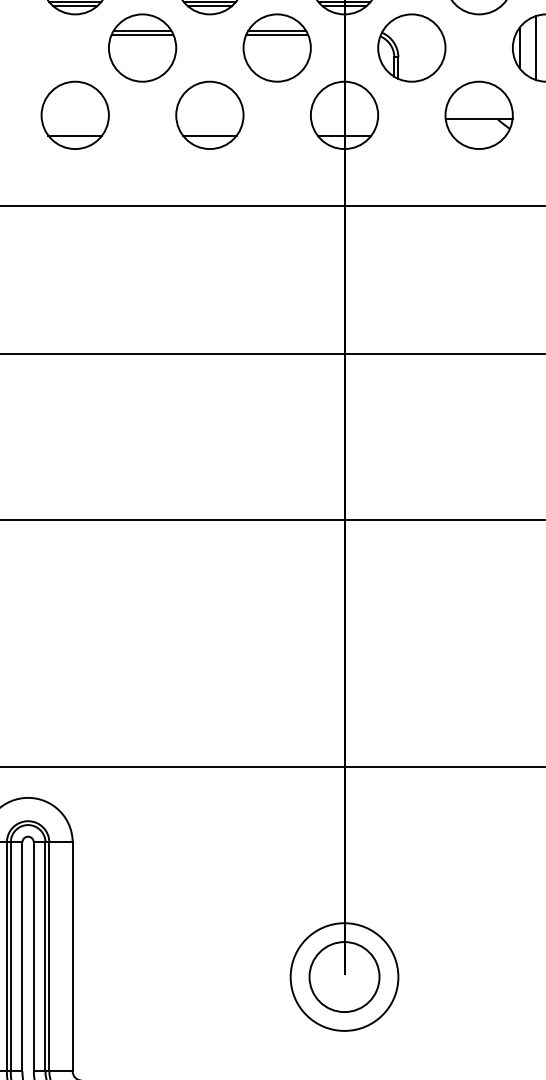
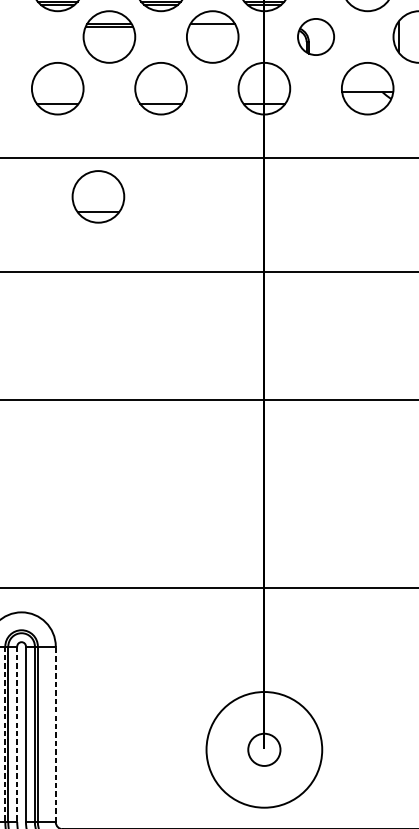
line: (277, 34) -> (212, 26), removed
part: (411, 47) -> (315, 36), size x0.7
line: (535, 47) -> (410, 36), removed
part: (127, 255) -> (97, 196), added
line: (72, 956) -> (55, 734), solid -> dashed
line: (6, 957) -> (5, 734), solid -> dashed
line: (22, 957) -> (17, 734), solid -> dashed
circle: (344, 976) -> (264, 749), size x1.4
circle: (344, 977) -> (264, 750), size x0.6

